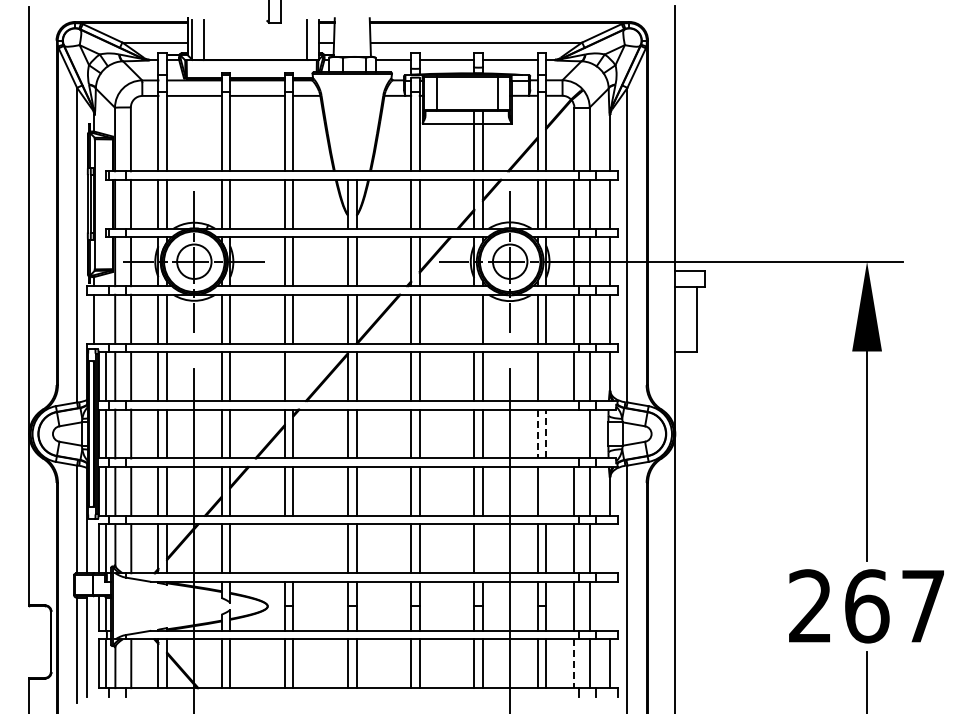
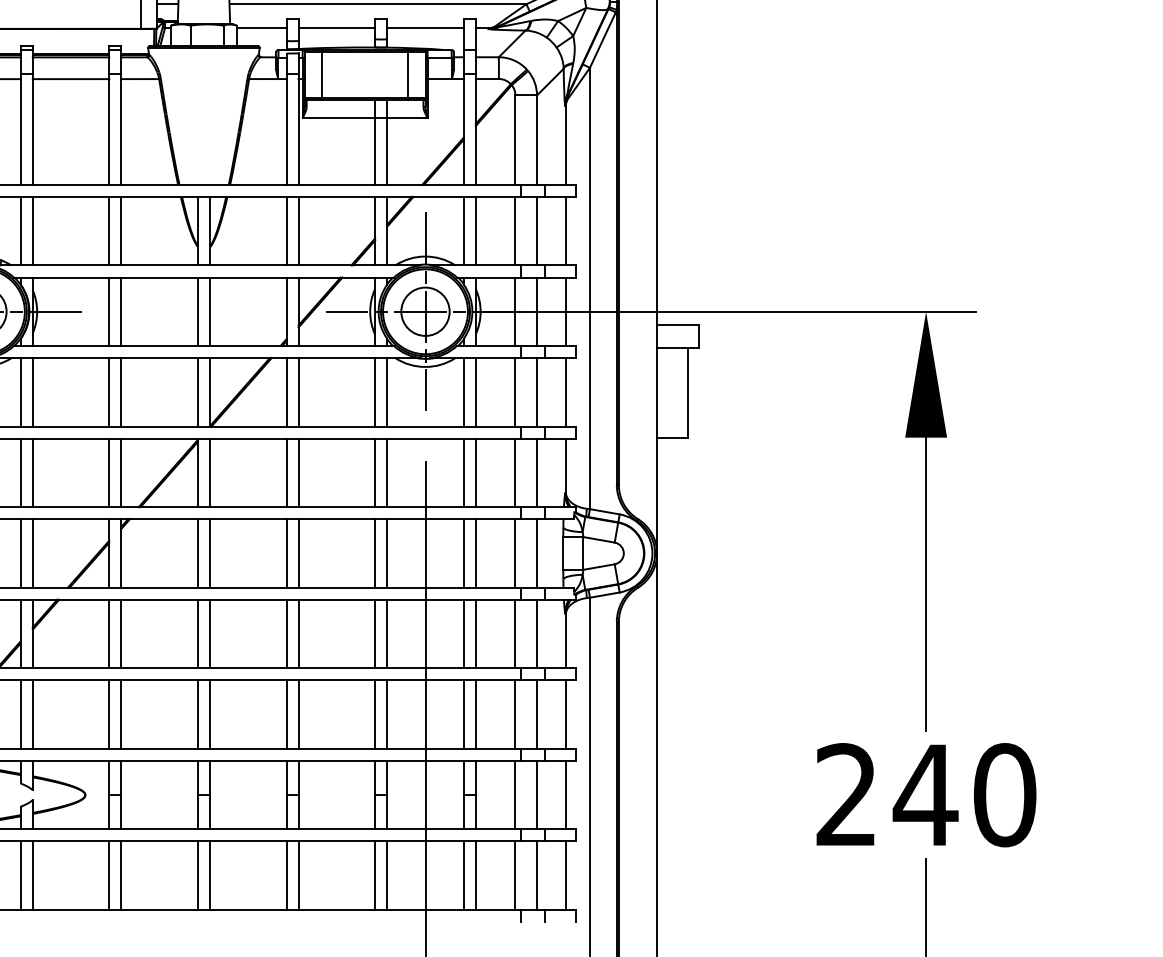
line: (474, 318) -> (375, 391), added
line: (293, 376) -> (121, 472), added
line: (546, 376) -> (476, 472), added
line: (546, 433) -> (476, 552), dashed -> solid
line: (574, 433) -> (515, 552), added
line: (537, 434) -> (463, 554), dashed -> solid
line: (546, 491) -> (476, 634), added
line: (284, 548) -> (108, 714), added
line: (293, 548) -> (121, 714), added
line: (482, 548) -> (386, 714), added
line: (610, 548) -> (566, 714), added
line: (610, 605) -> (566, 793), added
text: (894, 606) -> (964, 795), 267 -> 240
line: (574, 664) -> (515, 876), dashed -> solid

